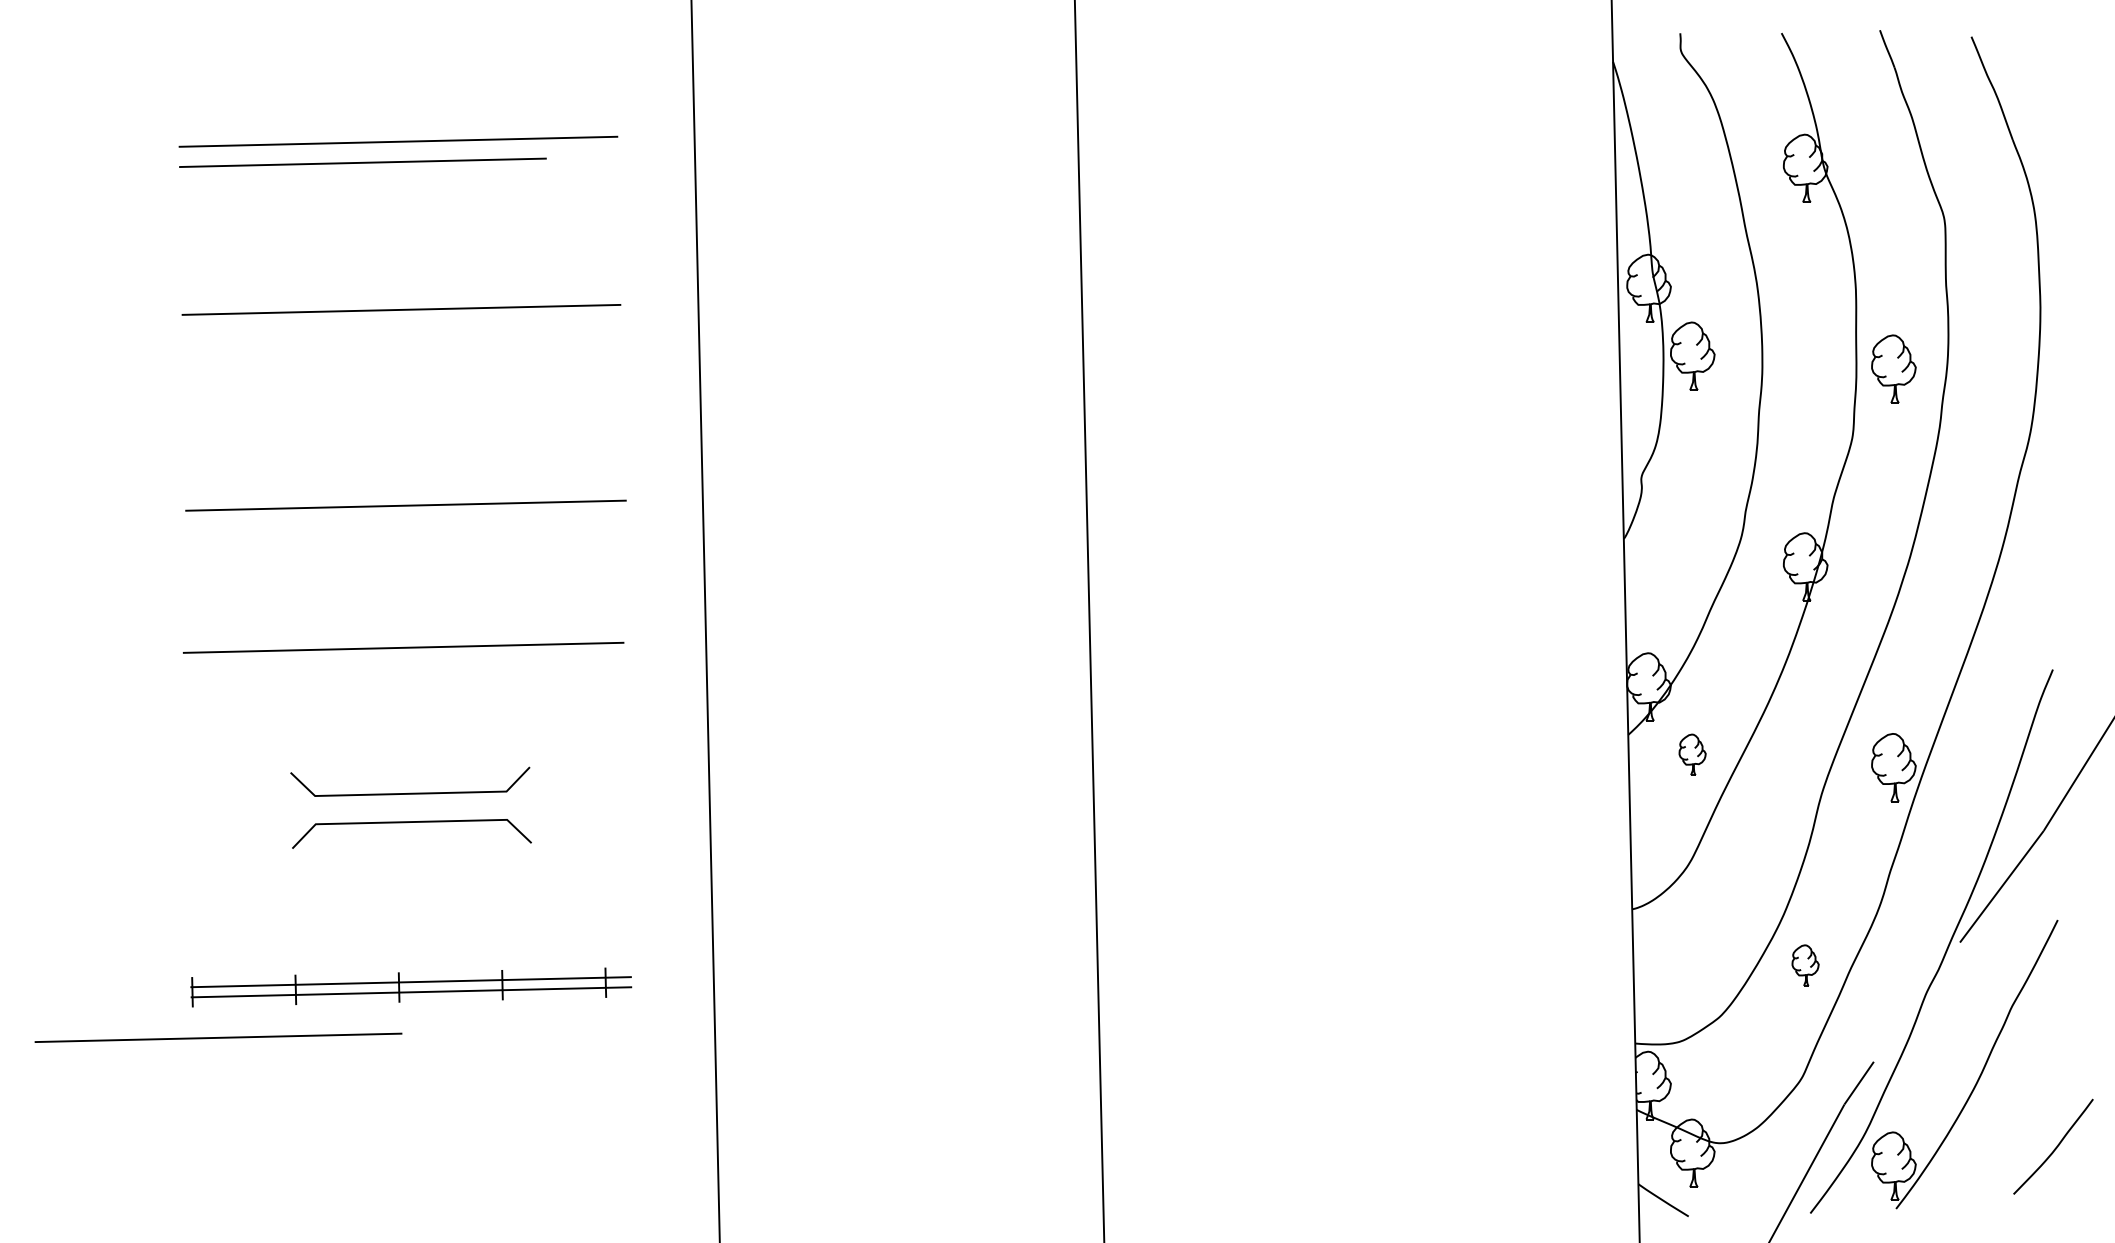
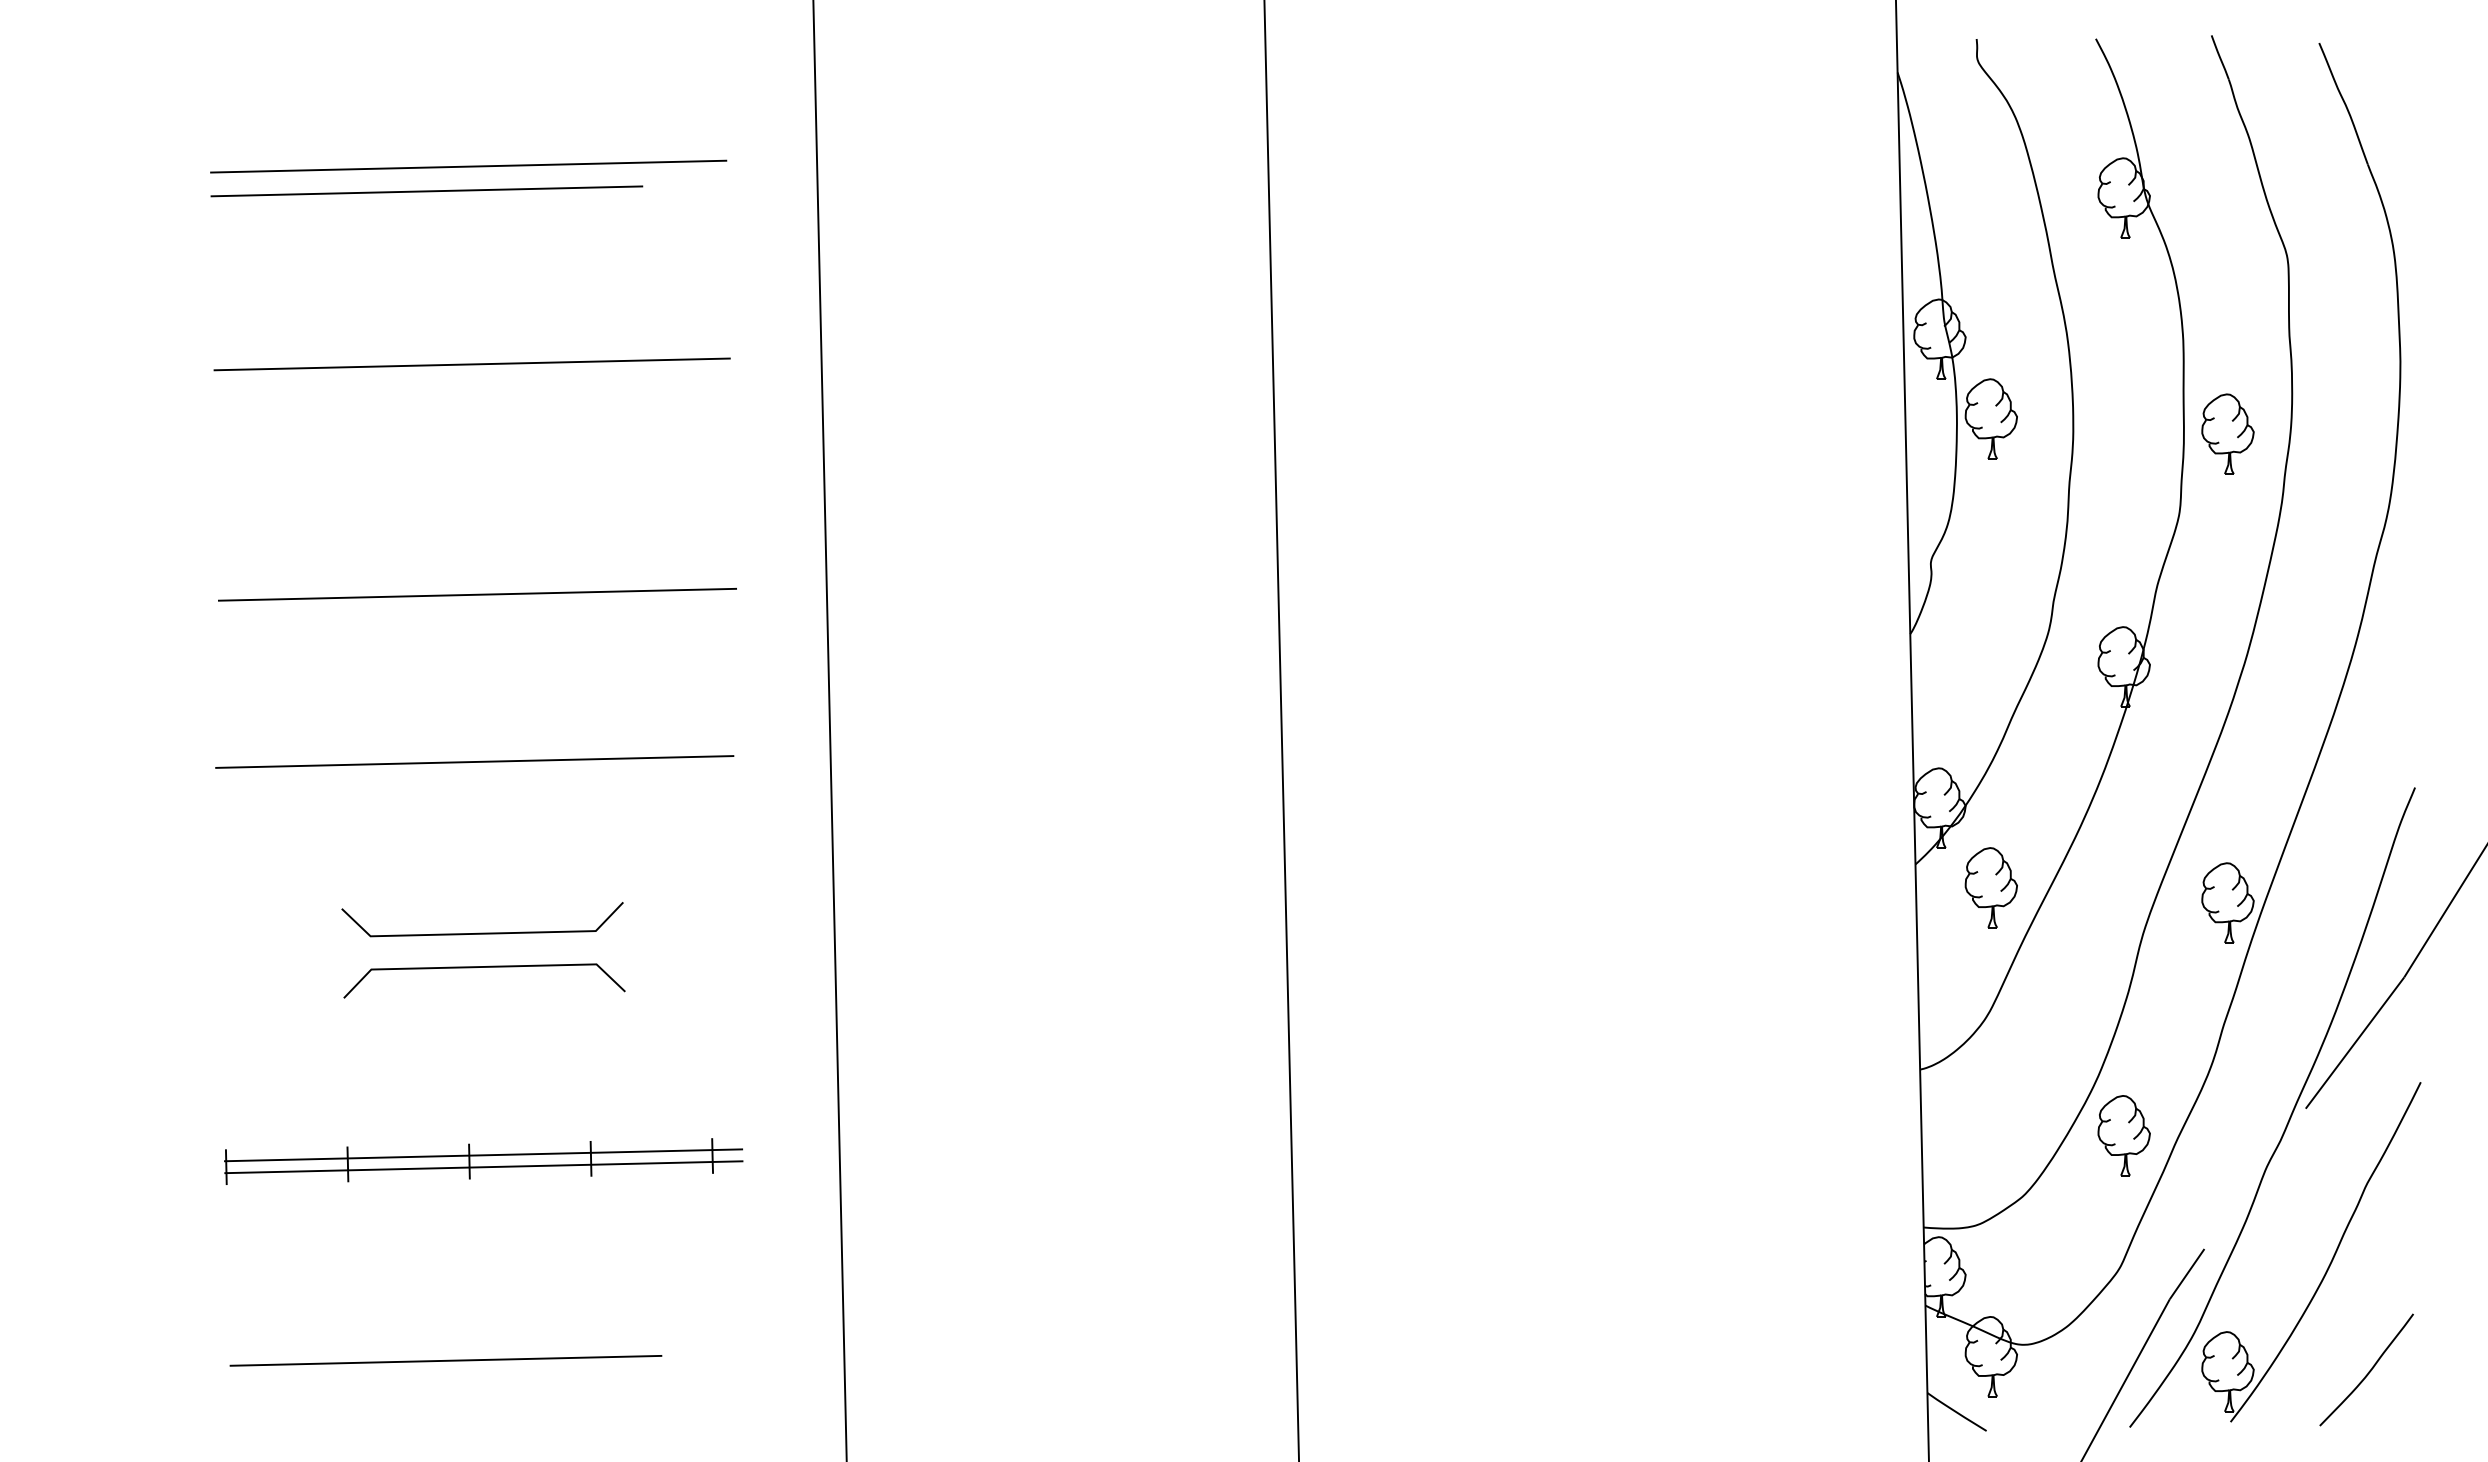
part: (1692, 754) -> (1990, 887), size x1.67
part: (1805, 965) -> (2123, 1135), size x1.67
line: (218, 1037) -> (445, 1360), moved
curve: (2054, 1148) -> (2368, 1371), moved

